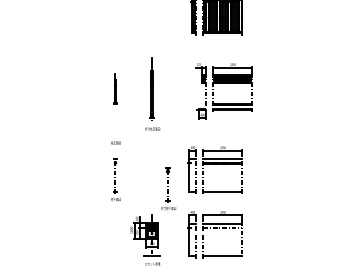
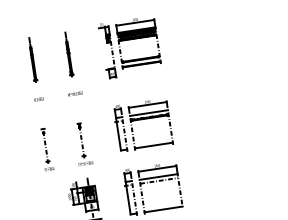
part: (223, 83) -> (128, 39), moved
part: (115, 88) -> (32, 59), size x1.43
part: (151, 88) -> (68, 54), size x0.71
text: (115, 142) -> (38, 98), moved
part: (168, 188) -> (82, 143), moved

